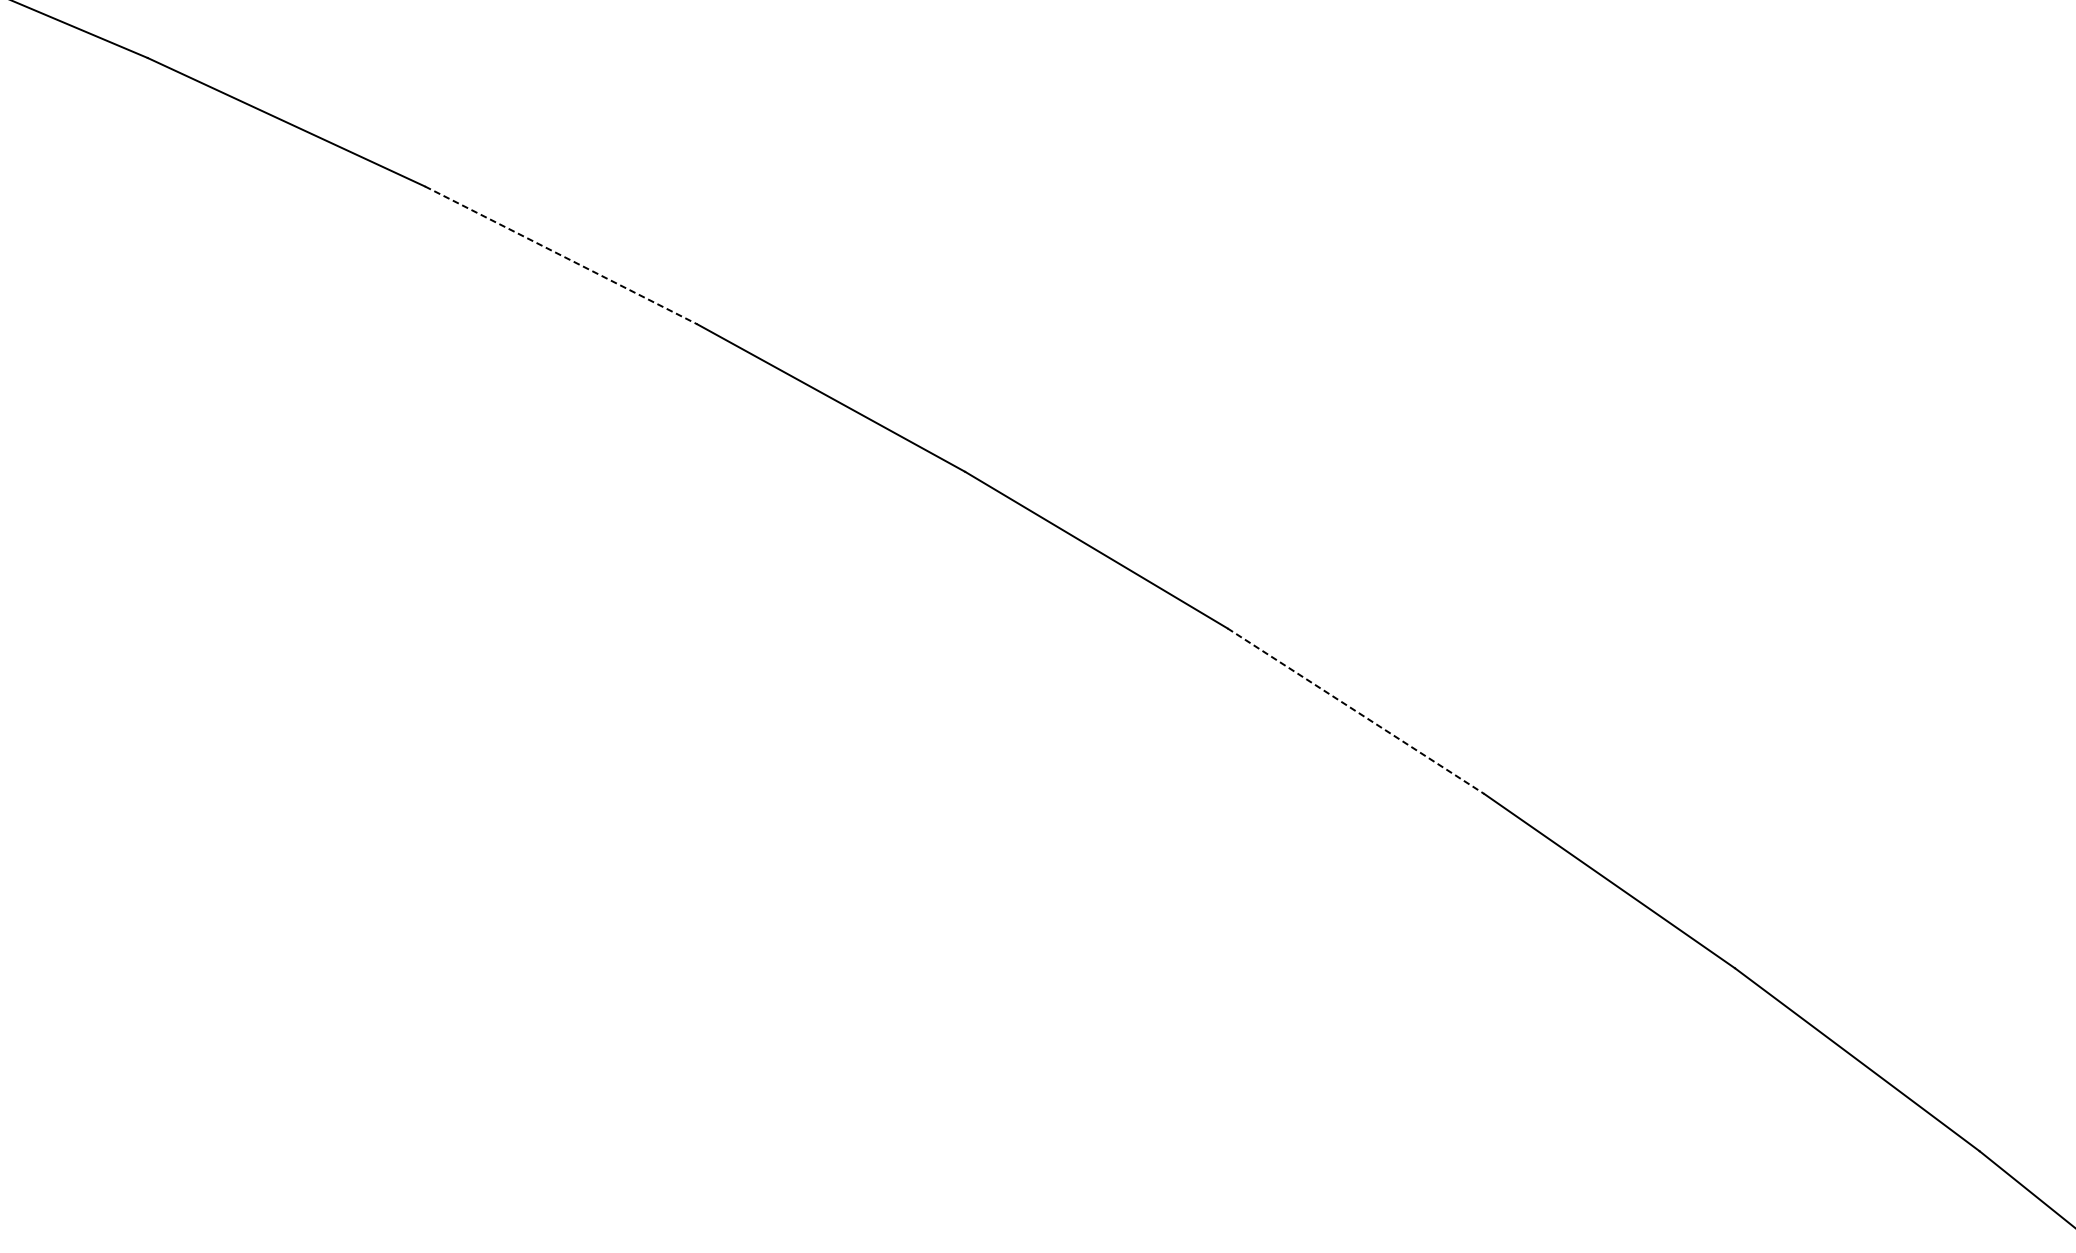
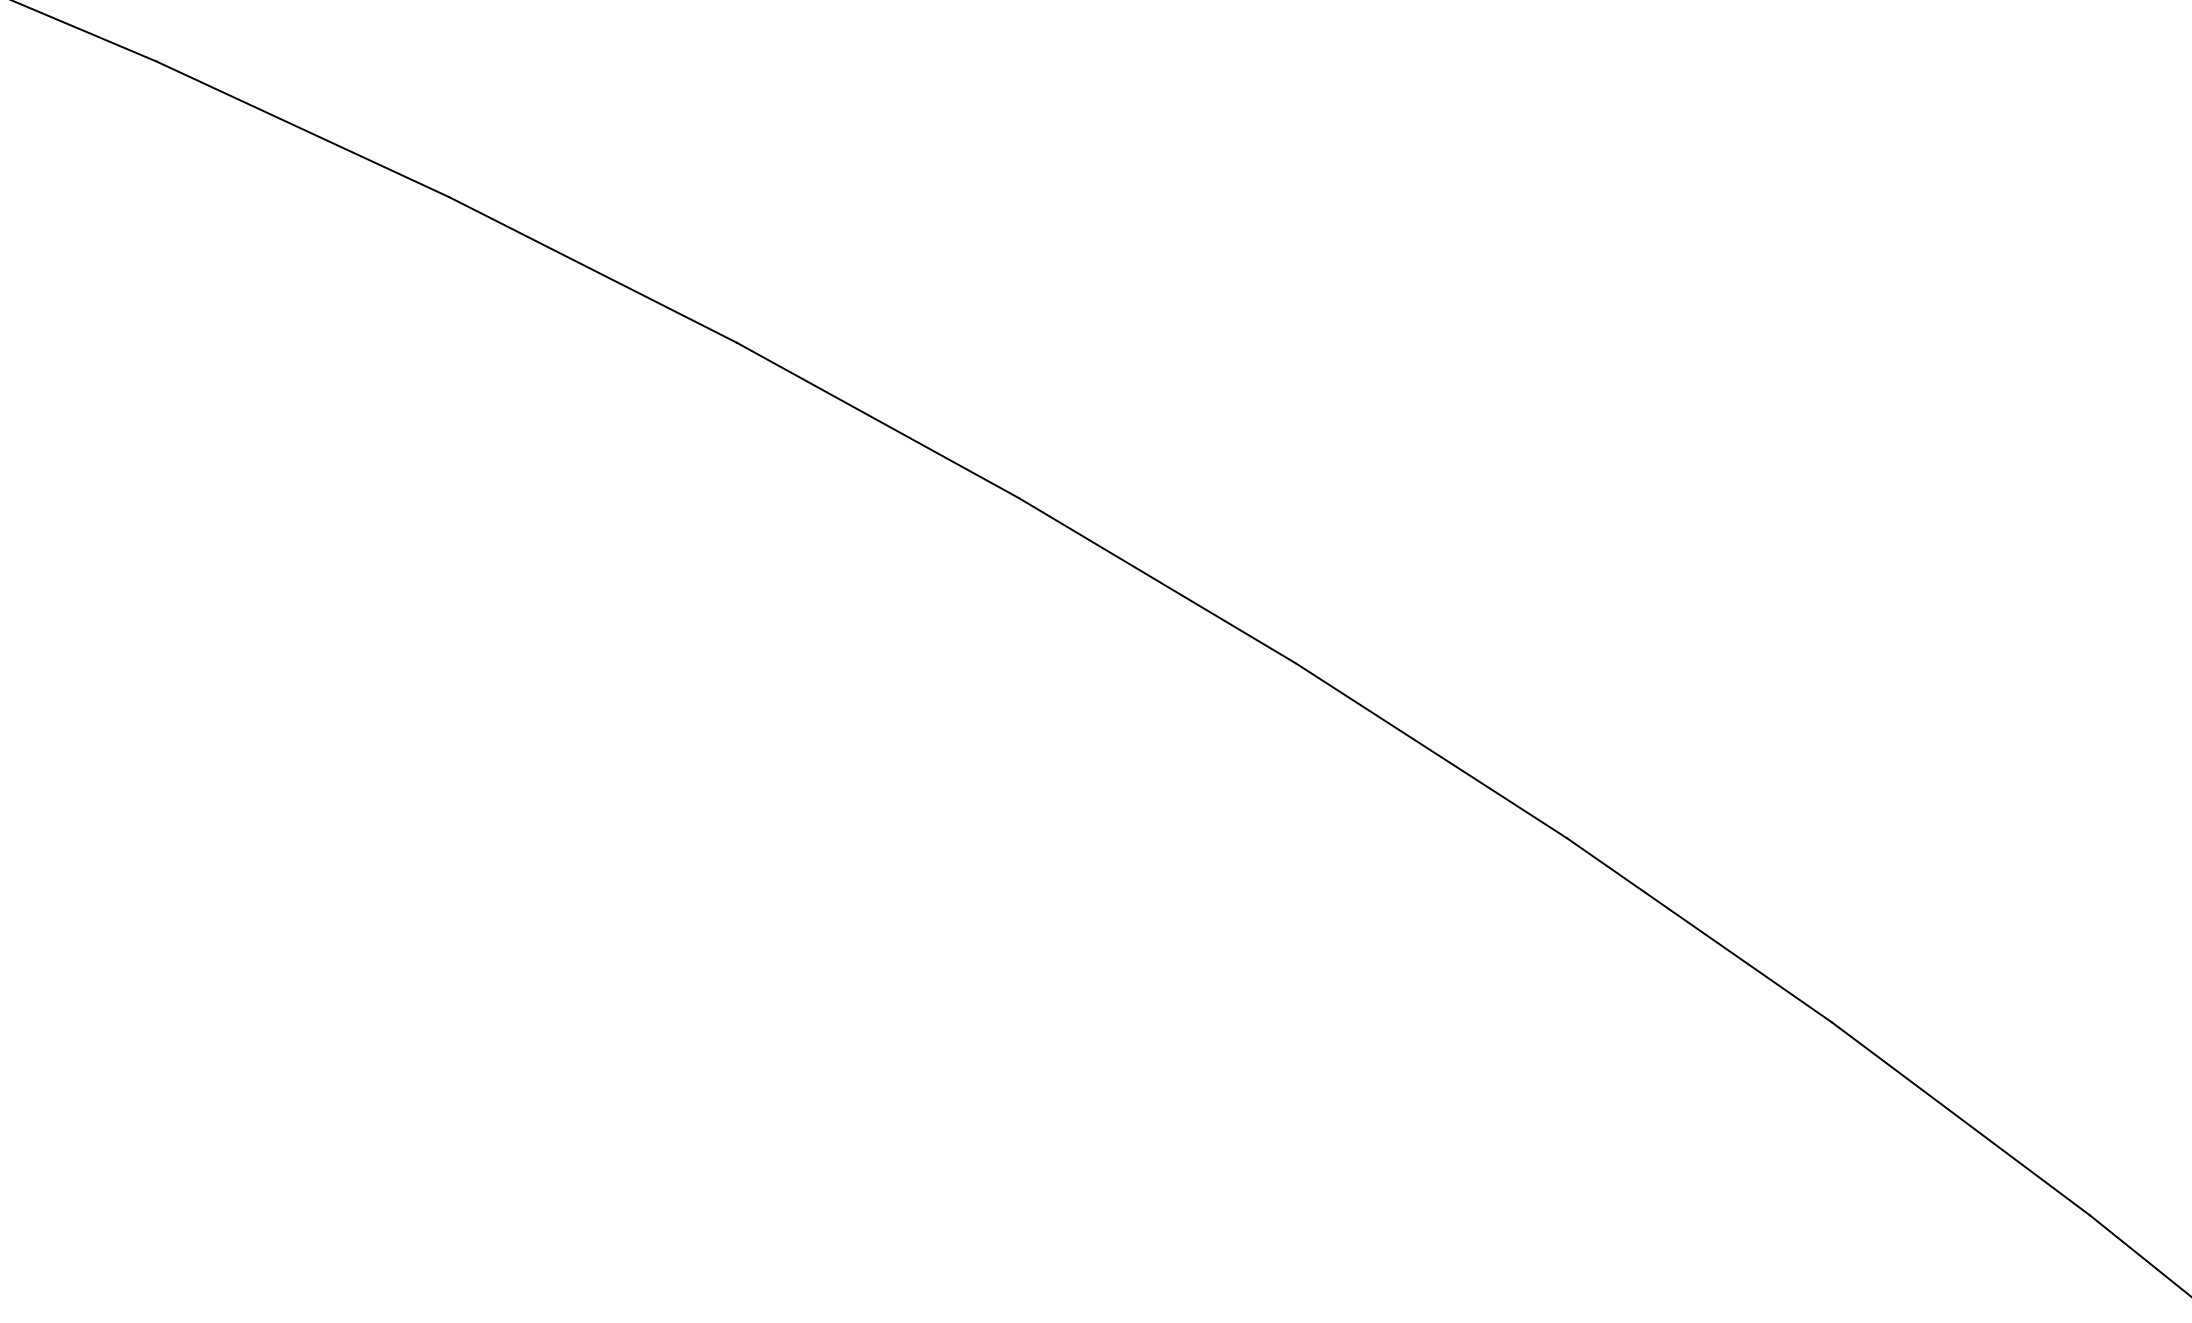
line: (561, 256) -> (593, 270), dashed -> solid
line: (1355, 711) -> (1431, 751), dashed -> solid

